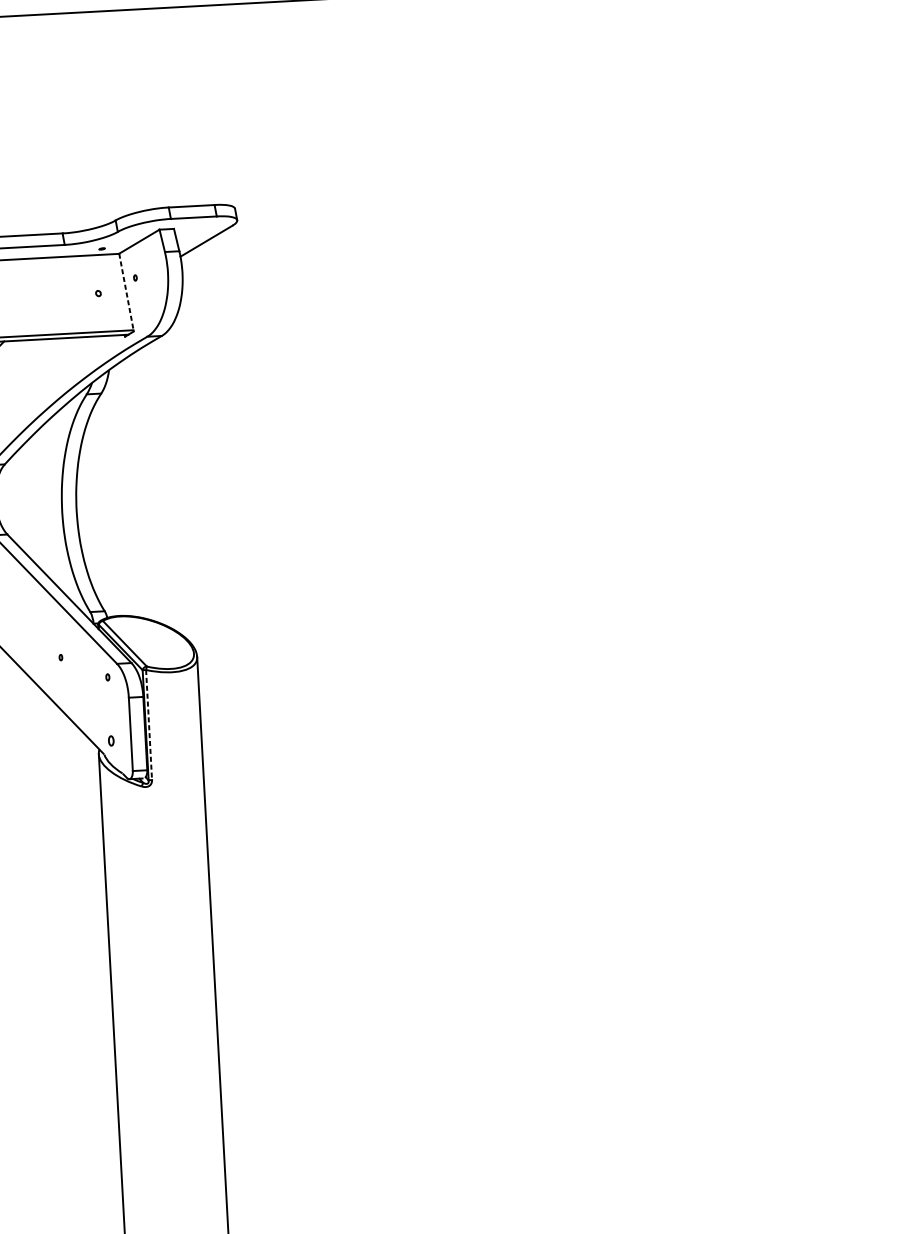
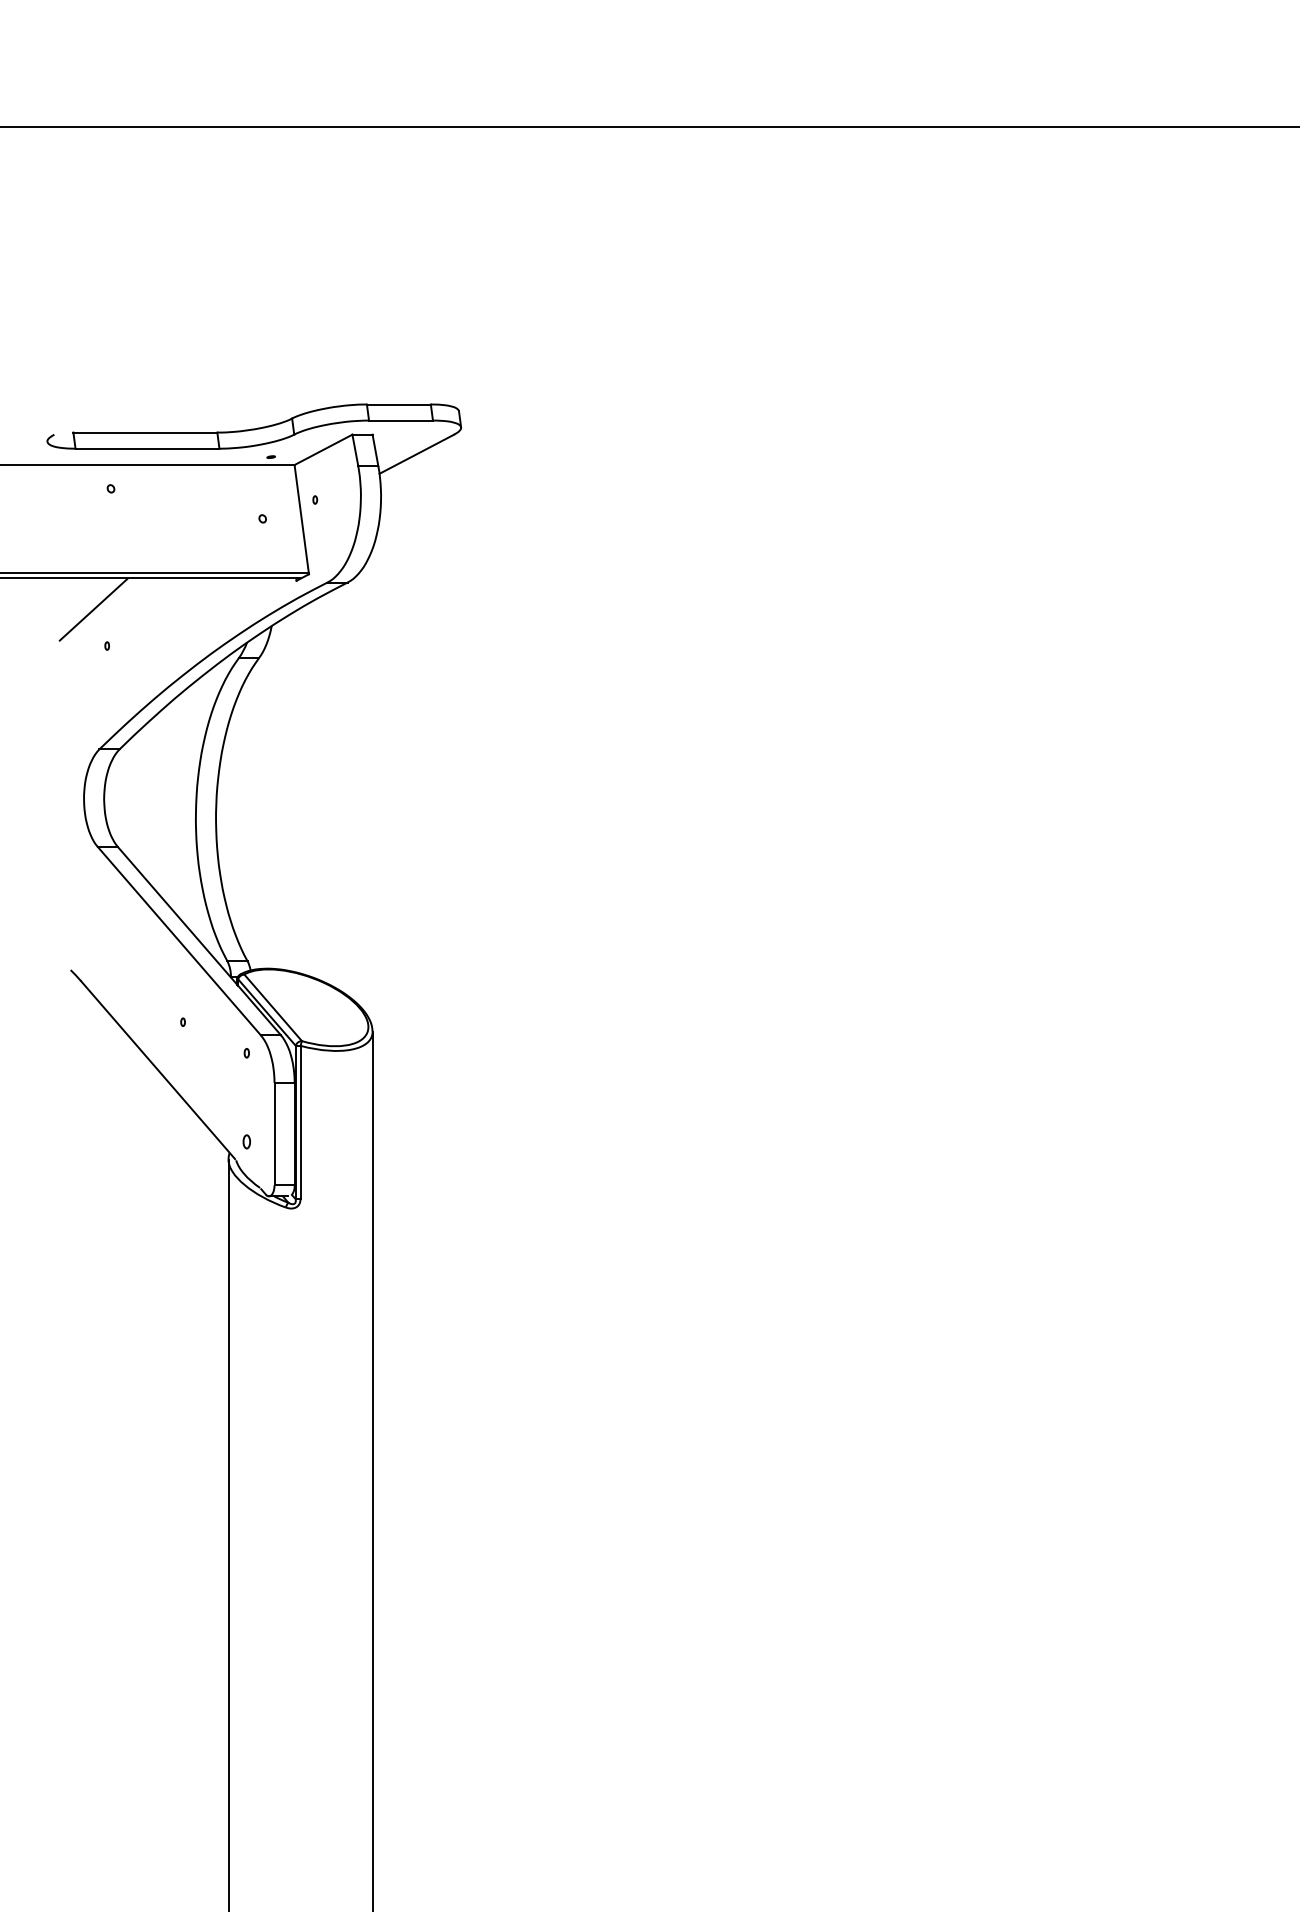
line: (126, 293) -> (301, 520), dashed -> solid
line: (149, 724) -> (300, 1122), dashed -> solid

